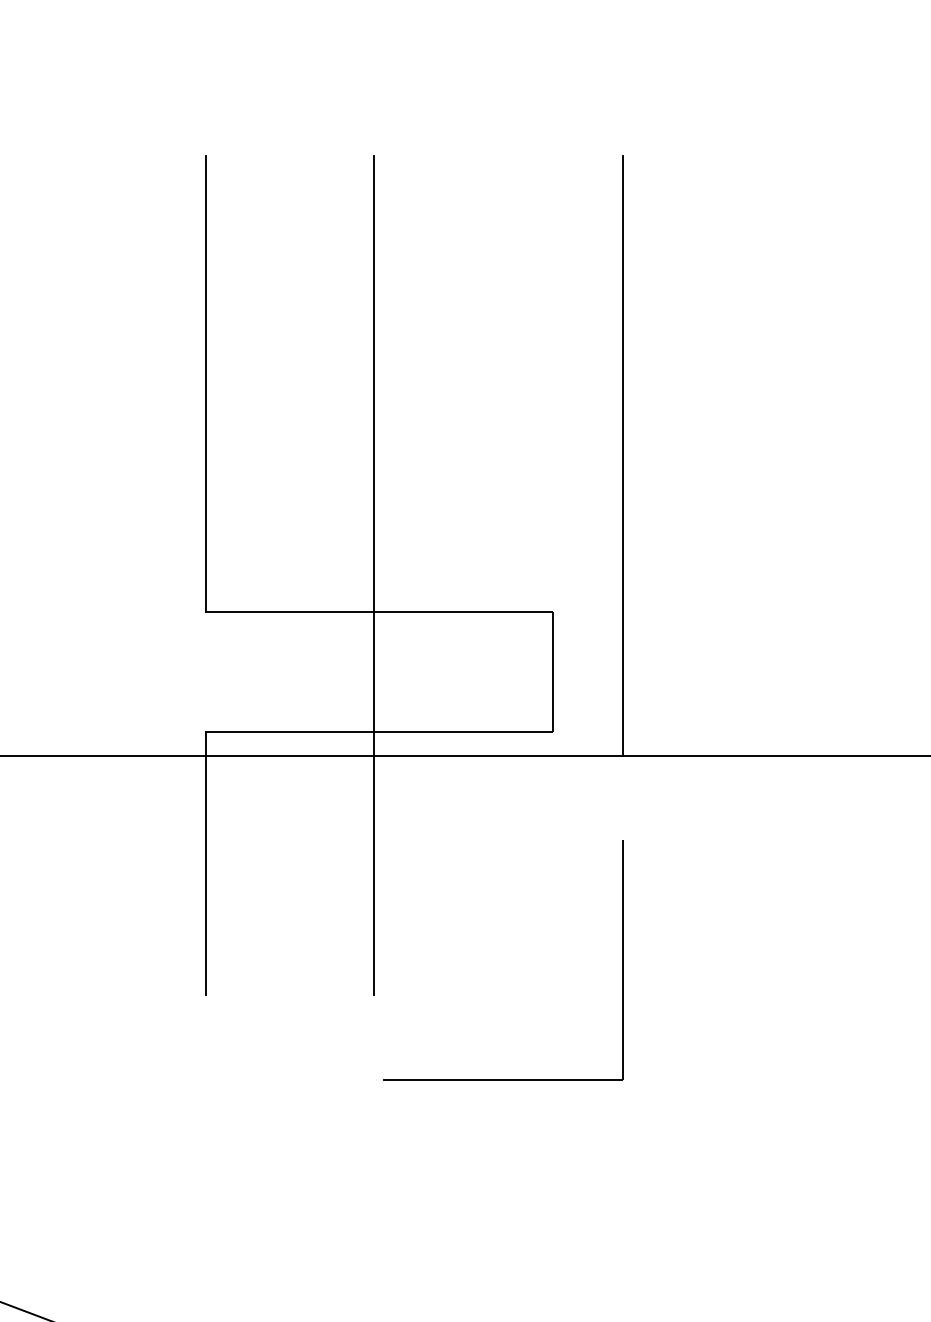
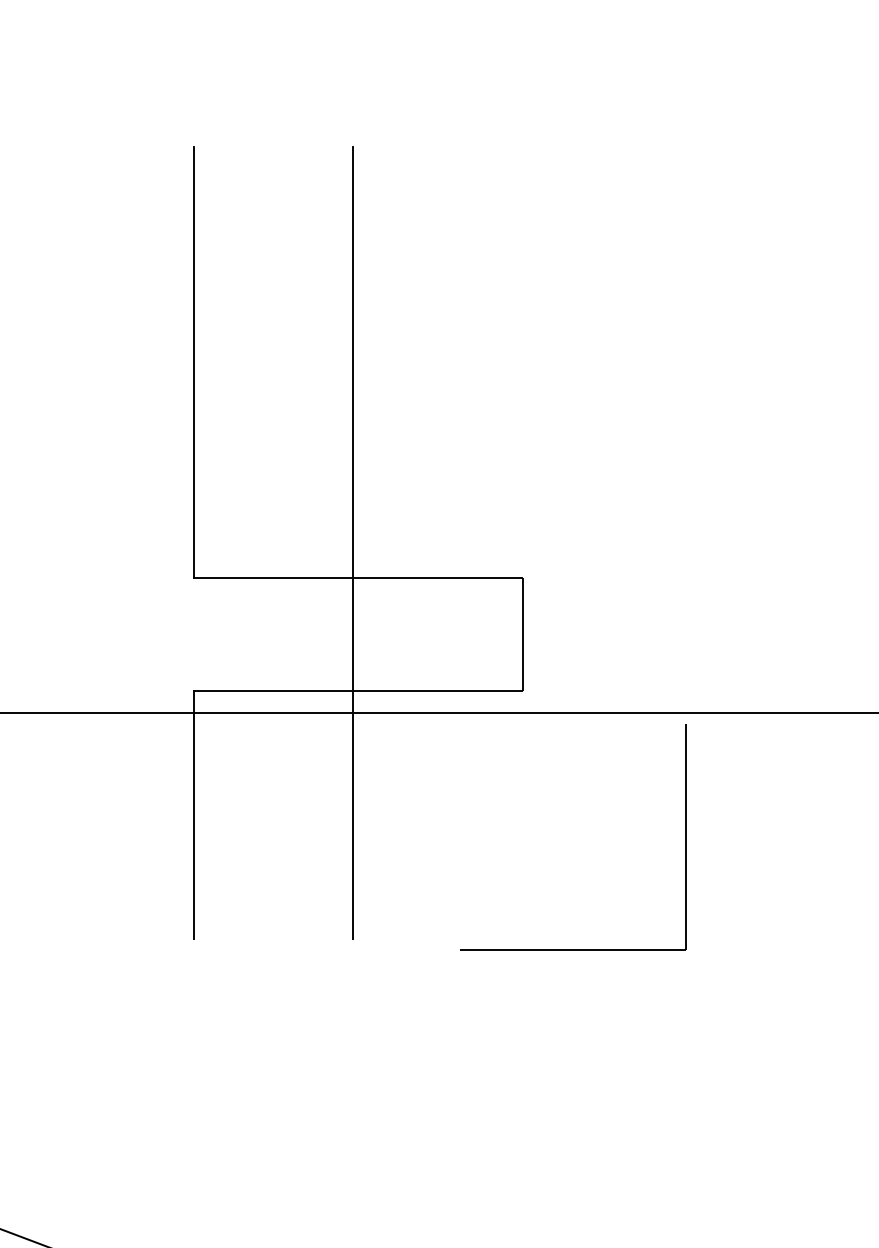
line: (623, 456) -> (588, 430), removed
part: (622, 960) -> (685, 837), moved

